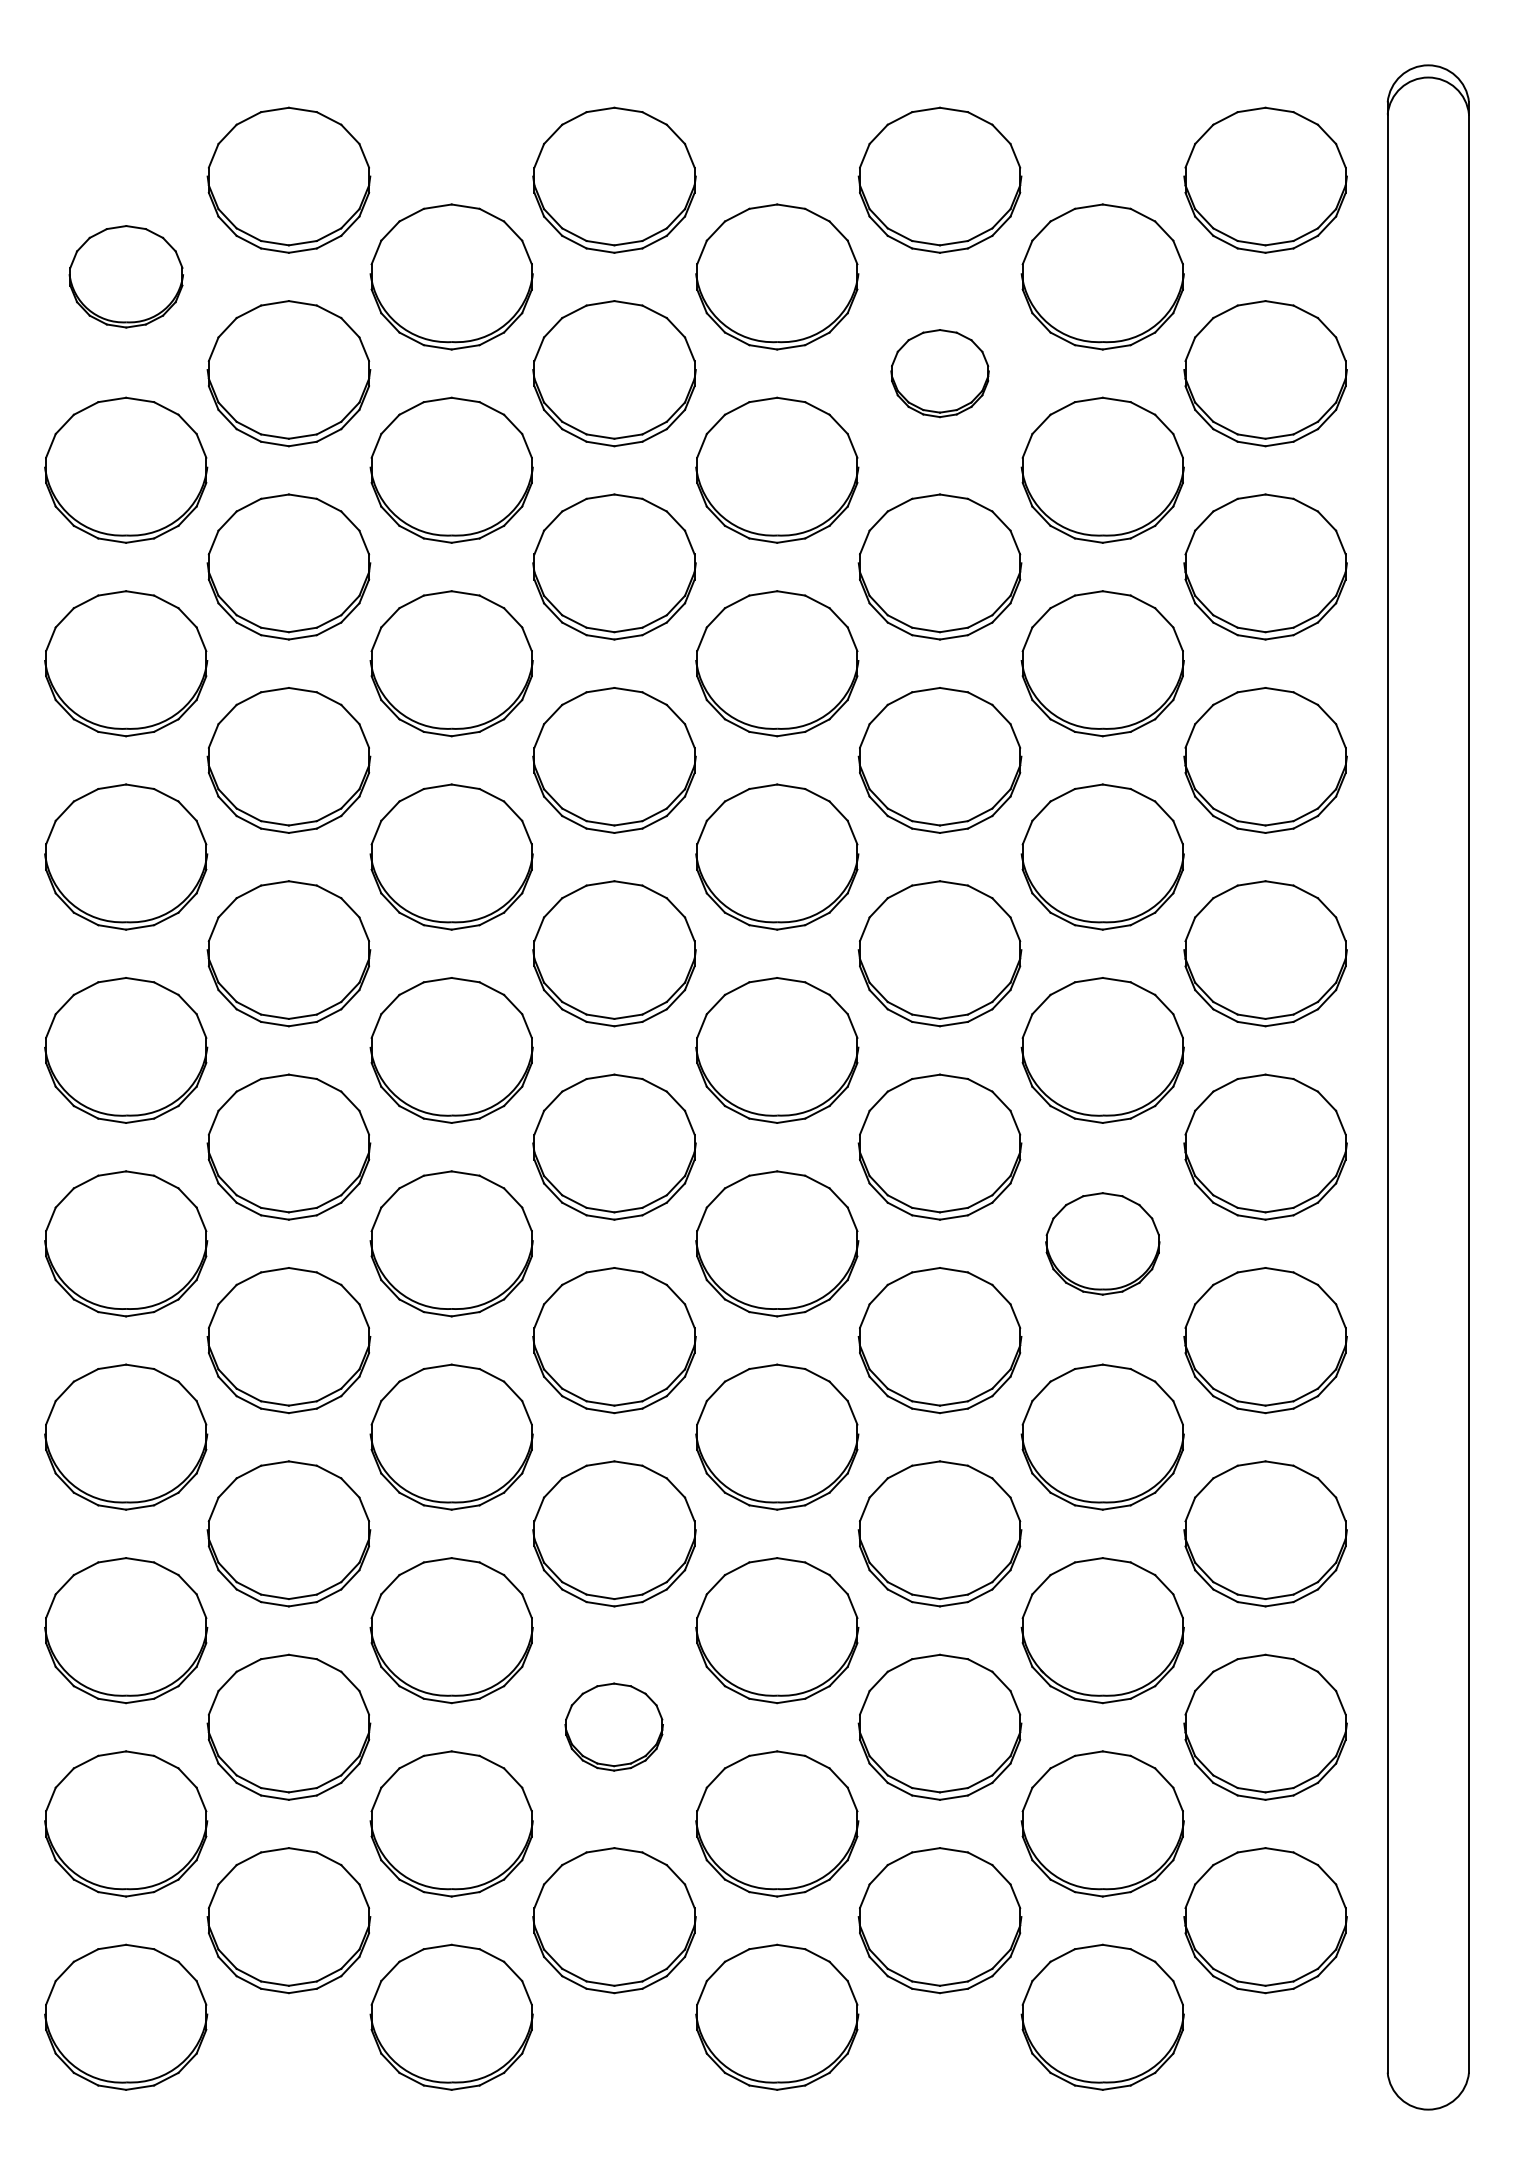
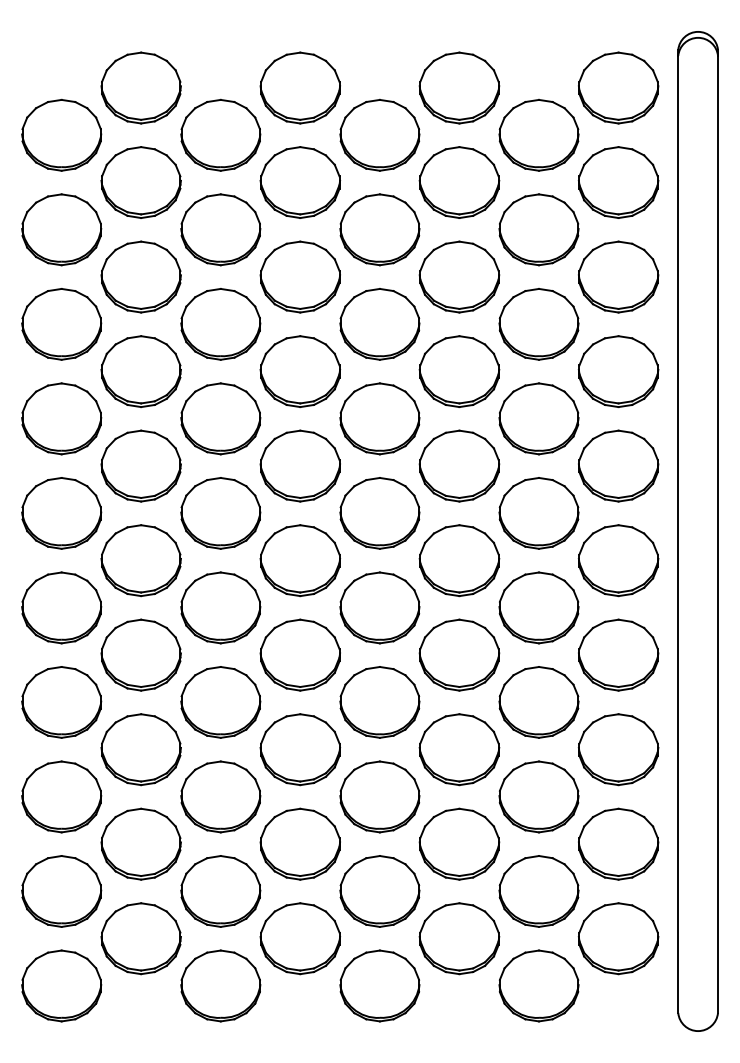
part: (125, 275) -> (61, 134), size x1.43
part: (940, 373) -> (459, 182), size x1.67
part: (1101, 1242) -> (538, 607), size x1.43
part: (612, 1725) -> (299, 843), size x1.67

